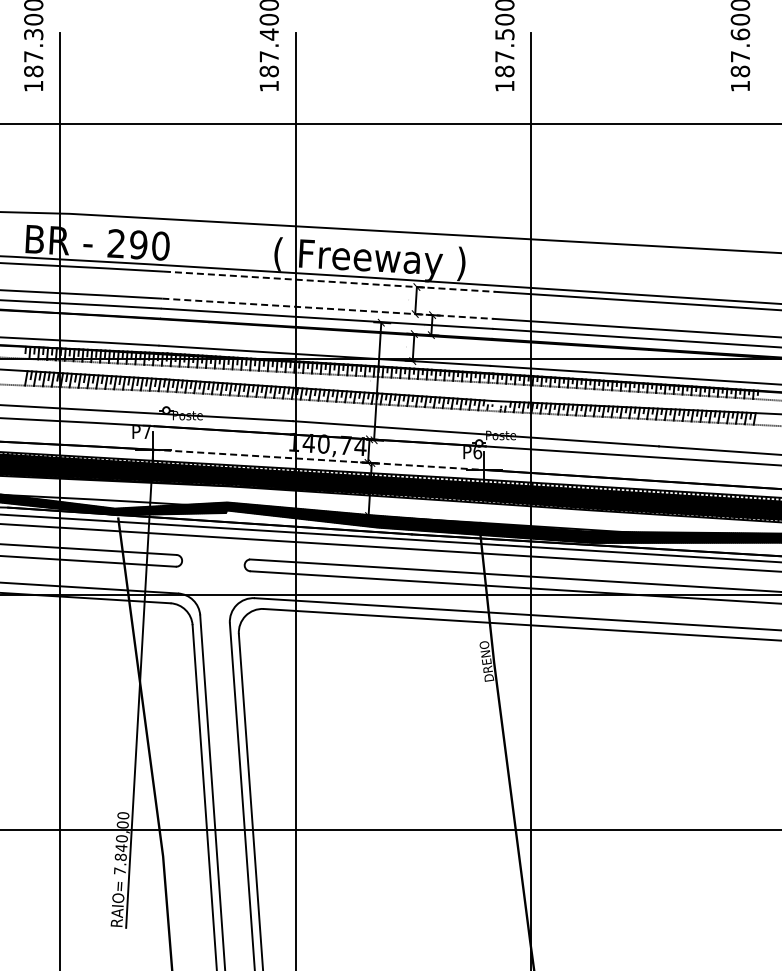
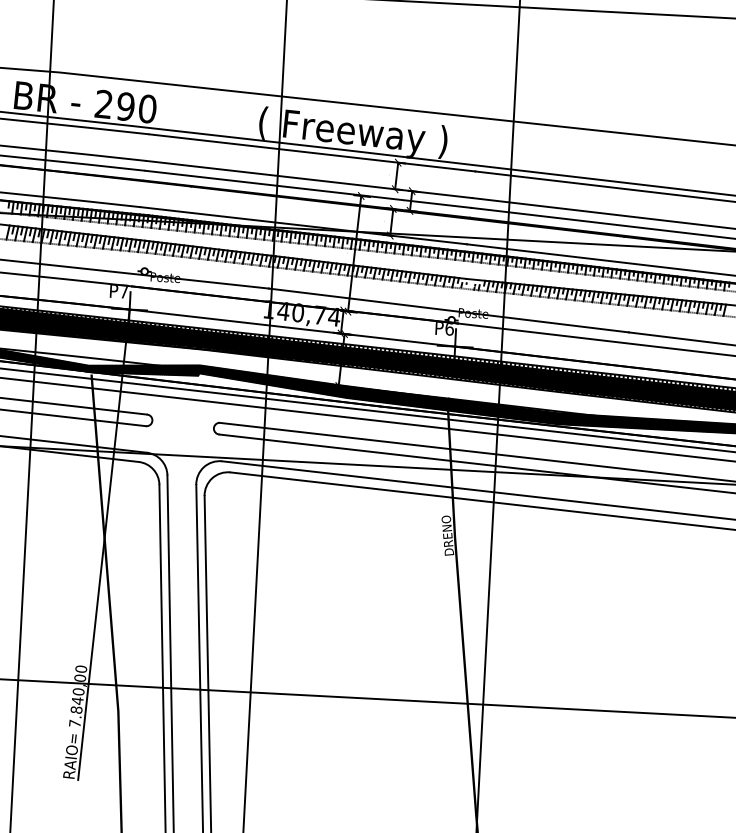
line: (330, 281) -> (313, 152), dashed -> solid
line: (328, 308) -> (309, 179), dashed -> solid
line: (318, 459) -> (292, 327), dashed -> solid

